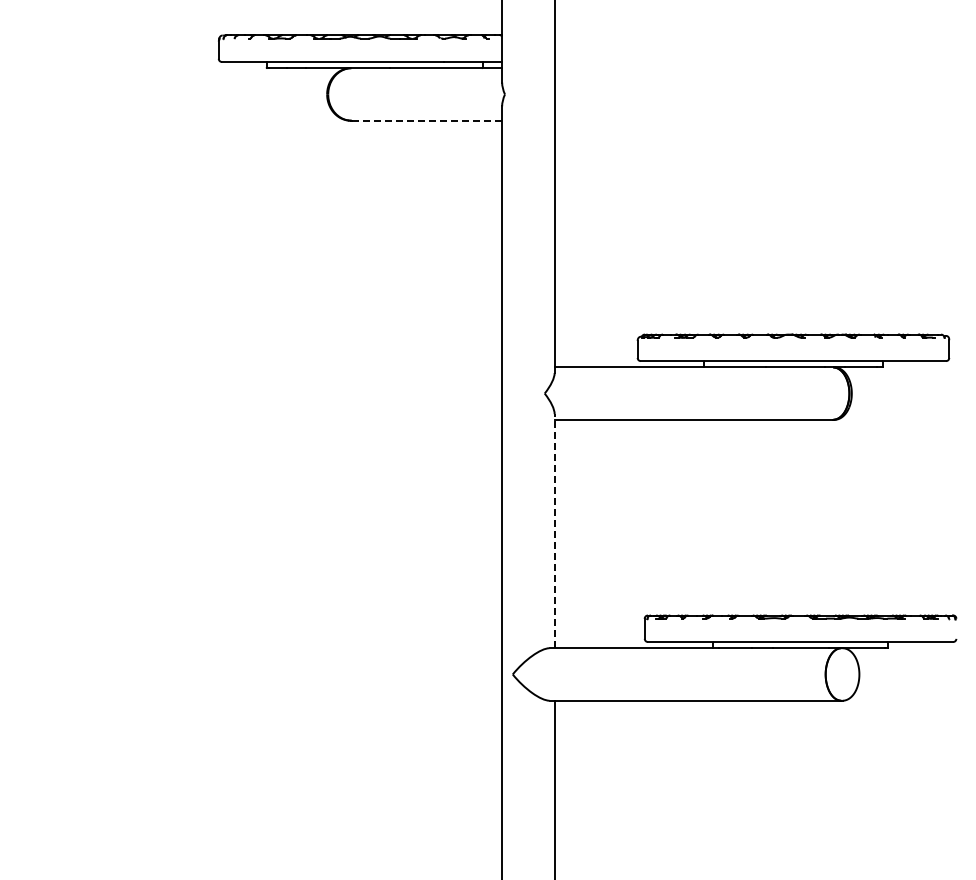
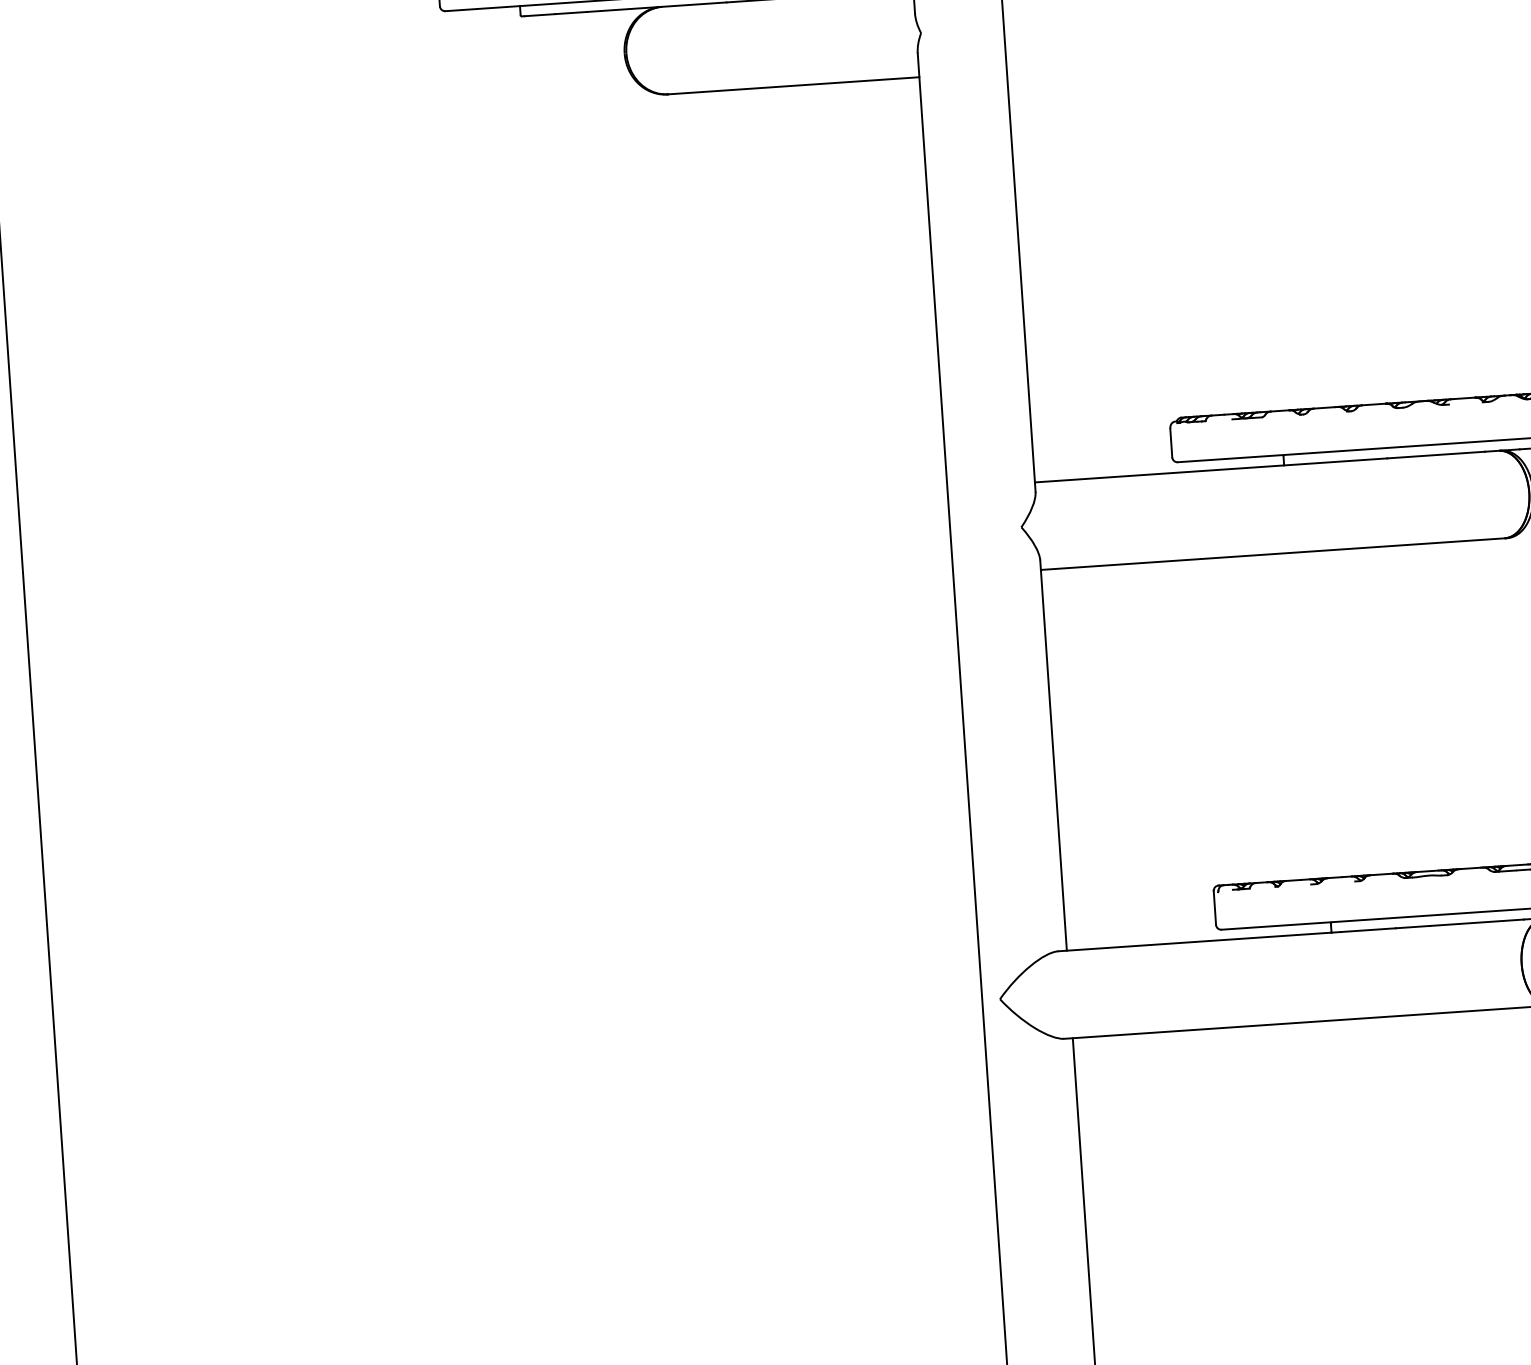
line: (427, 120) -> (794, 85), dashed -> solid
line: (554, 530) -> (1053, 754), dashed -> solid

